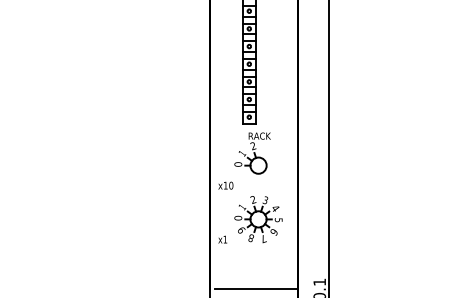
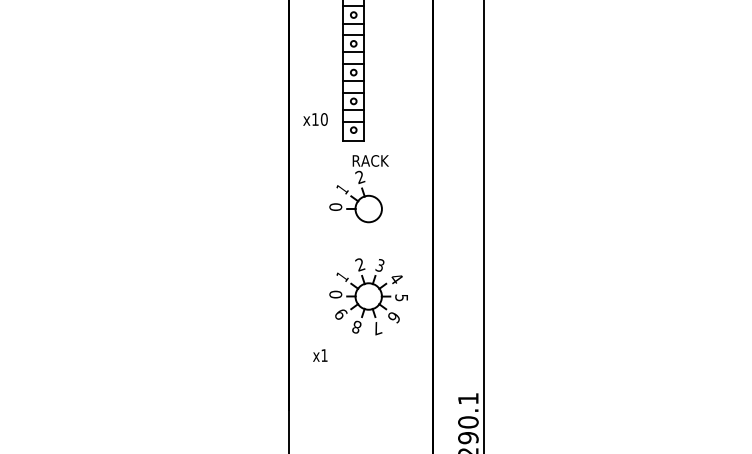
text: (225, 185) -> (314, 119), moved
text: (222, 239) -> (319, 355), moved
line: (256, 289) -> (365, 410), removed

